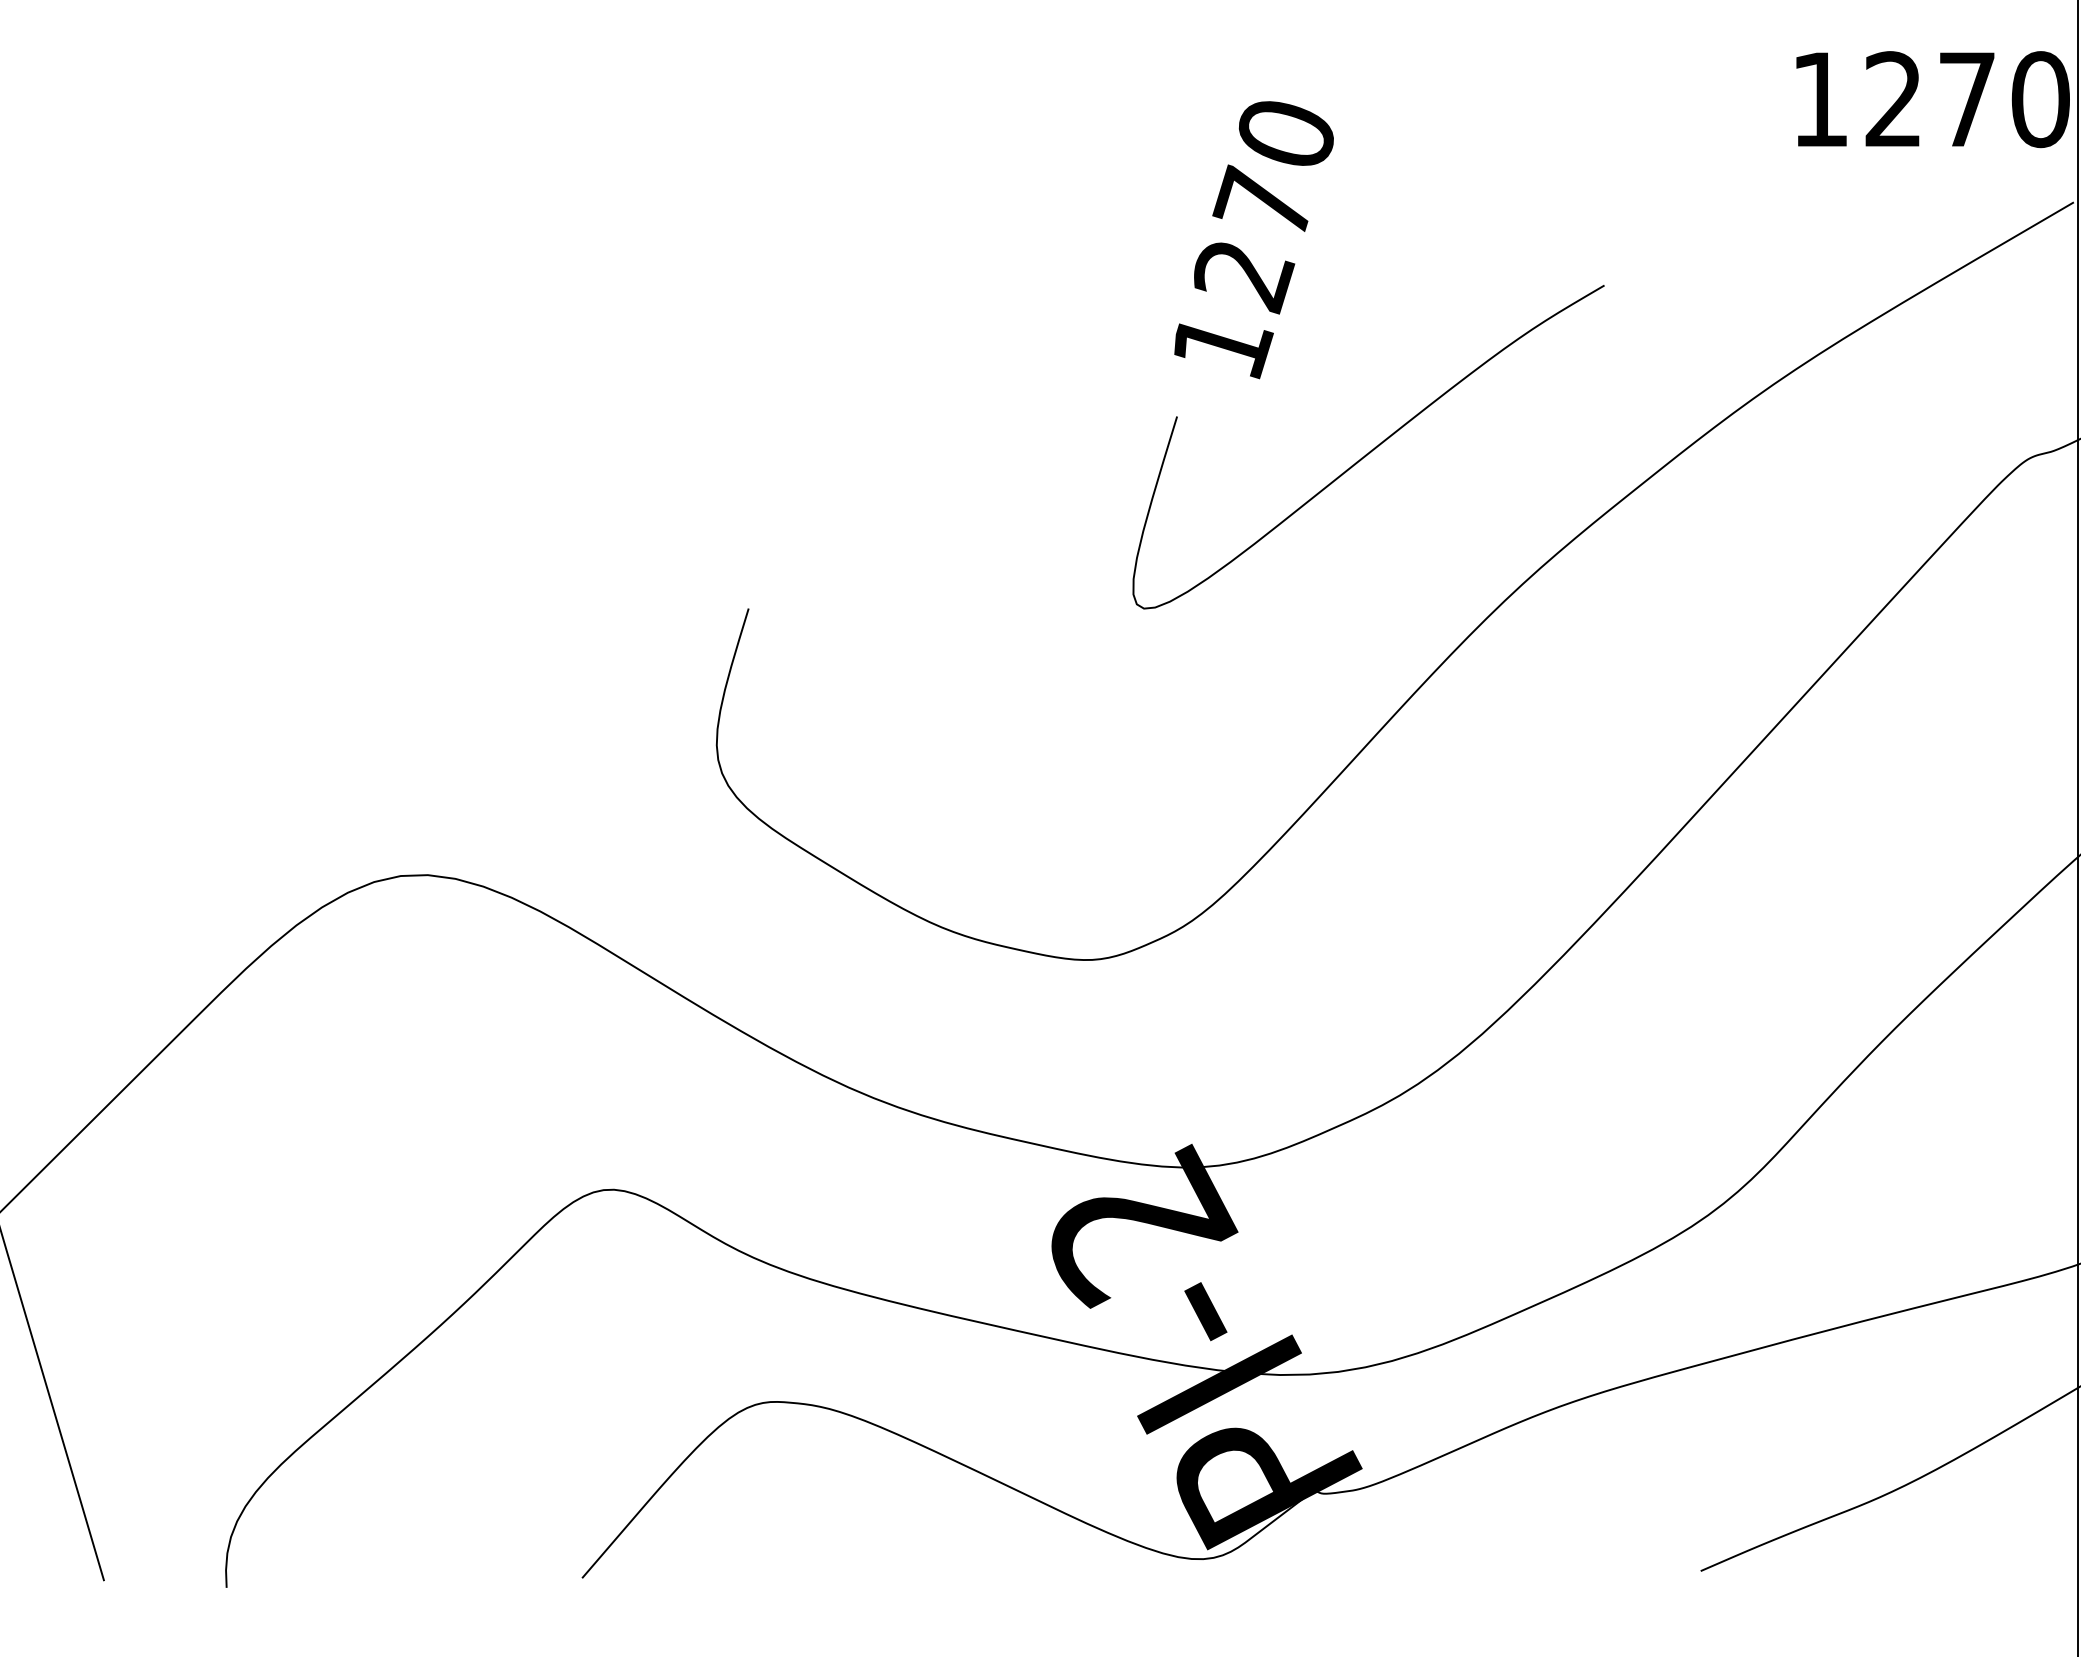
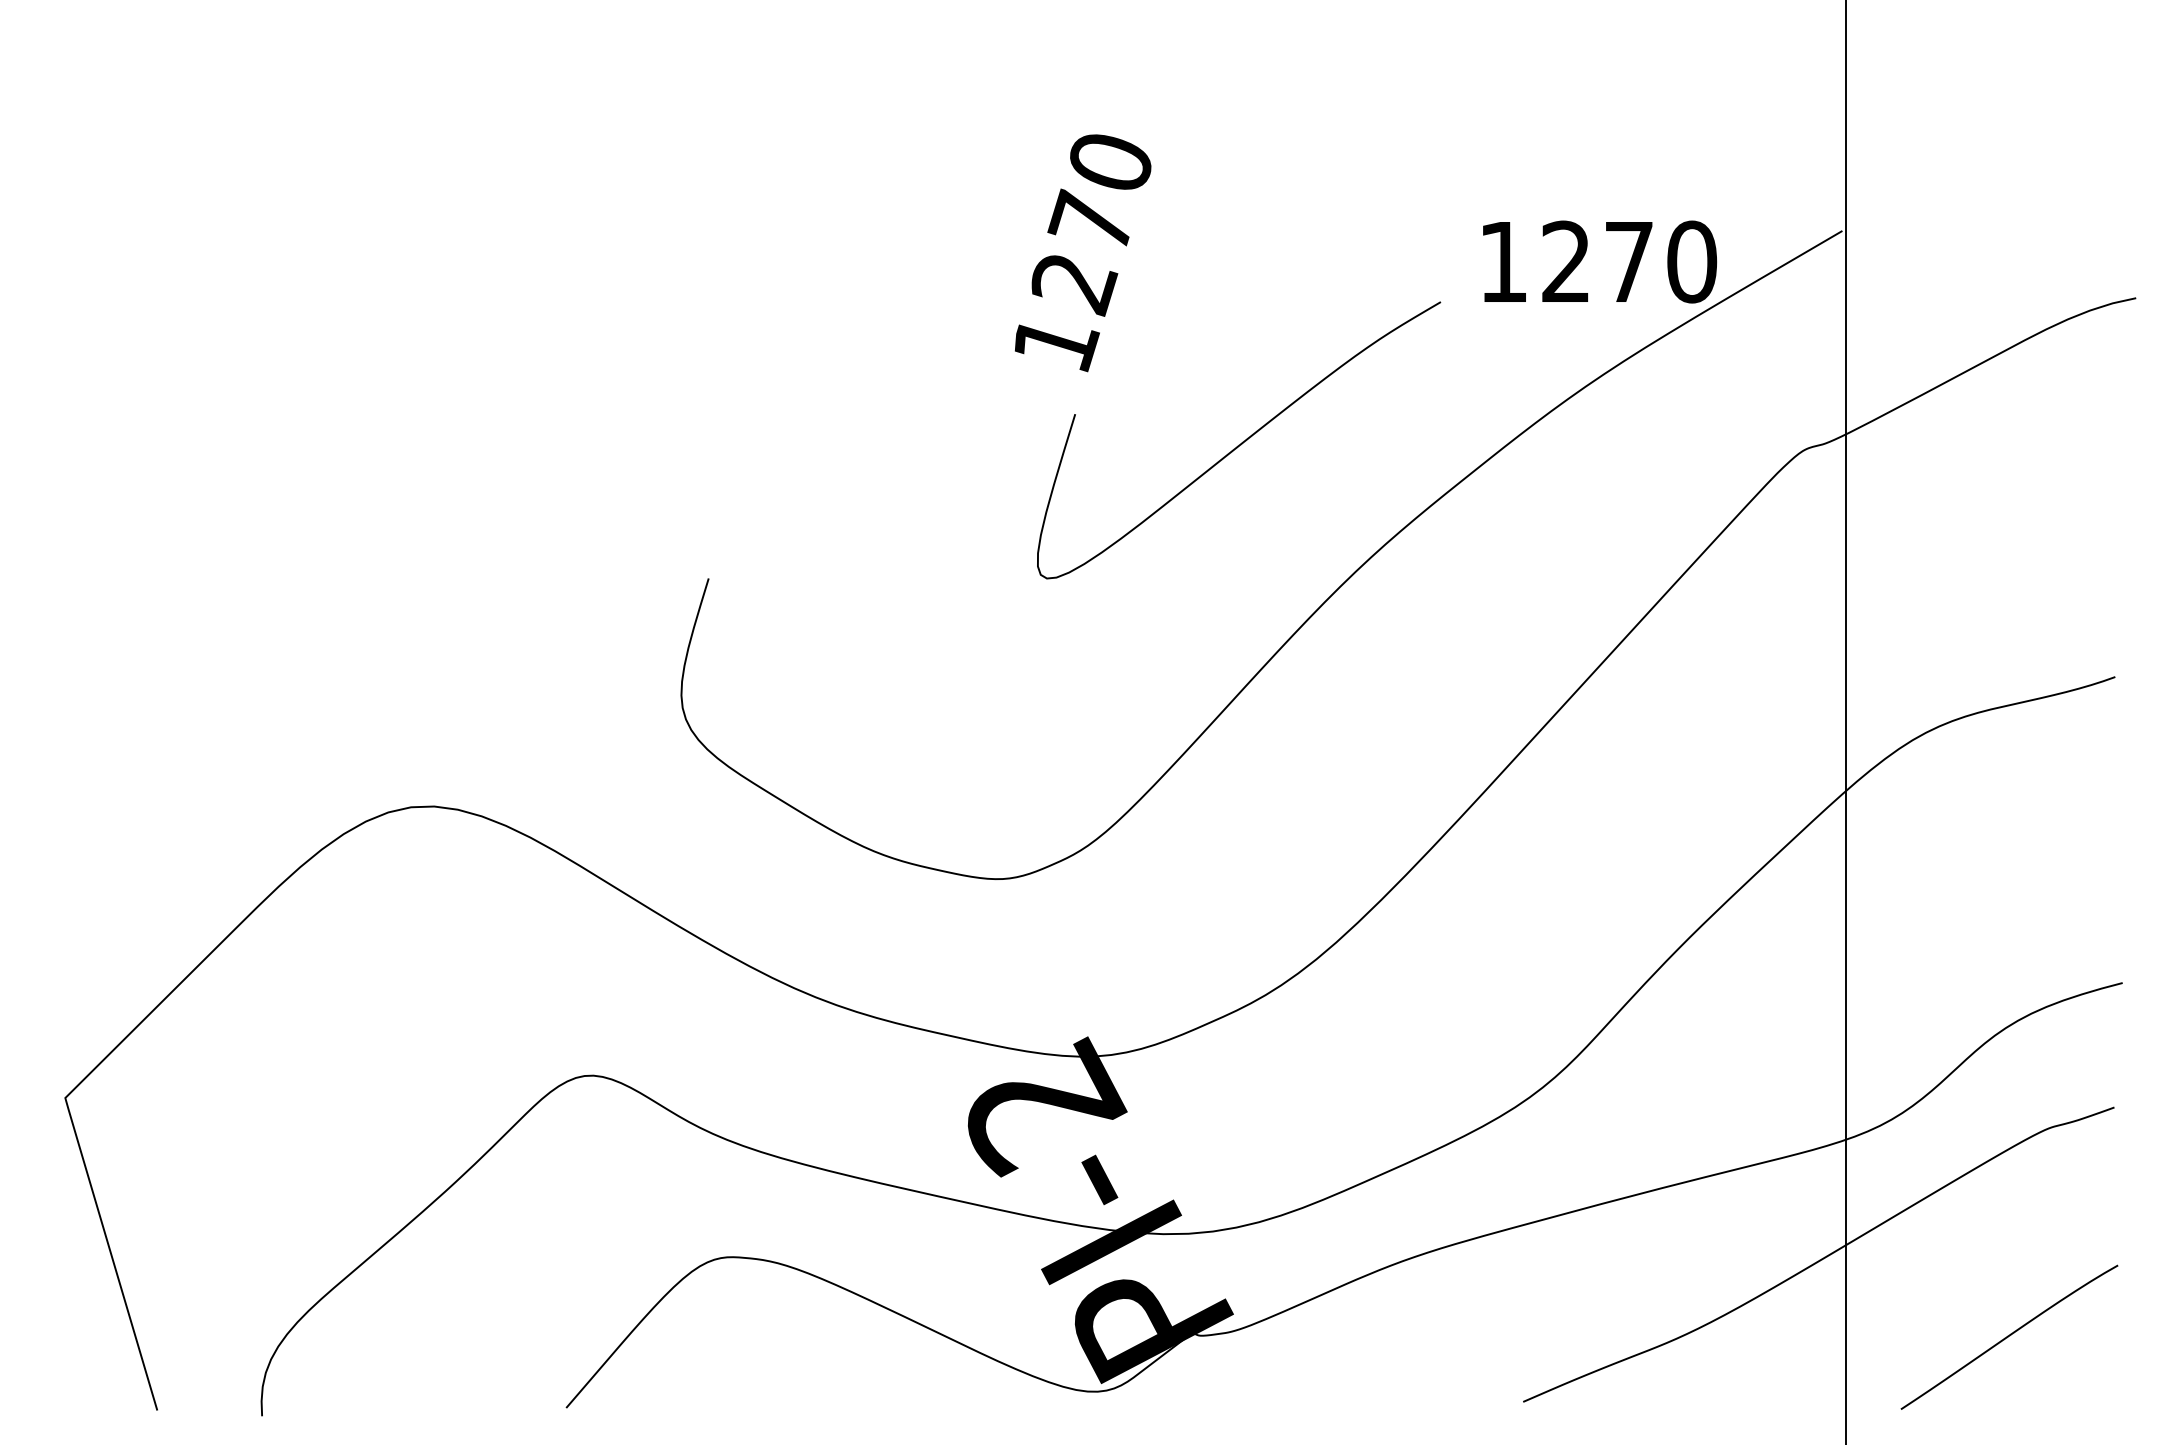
text: (1933, 98) -> (1600, 261), moved
text: (1254, 240) -> (1083, 253), moved

